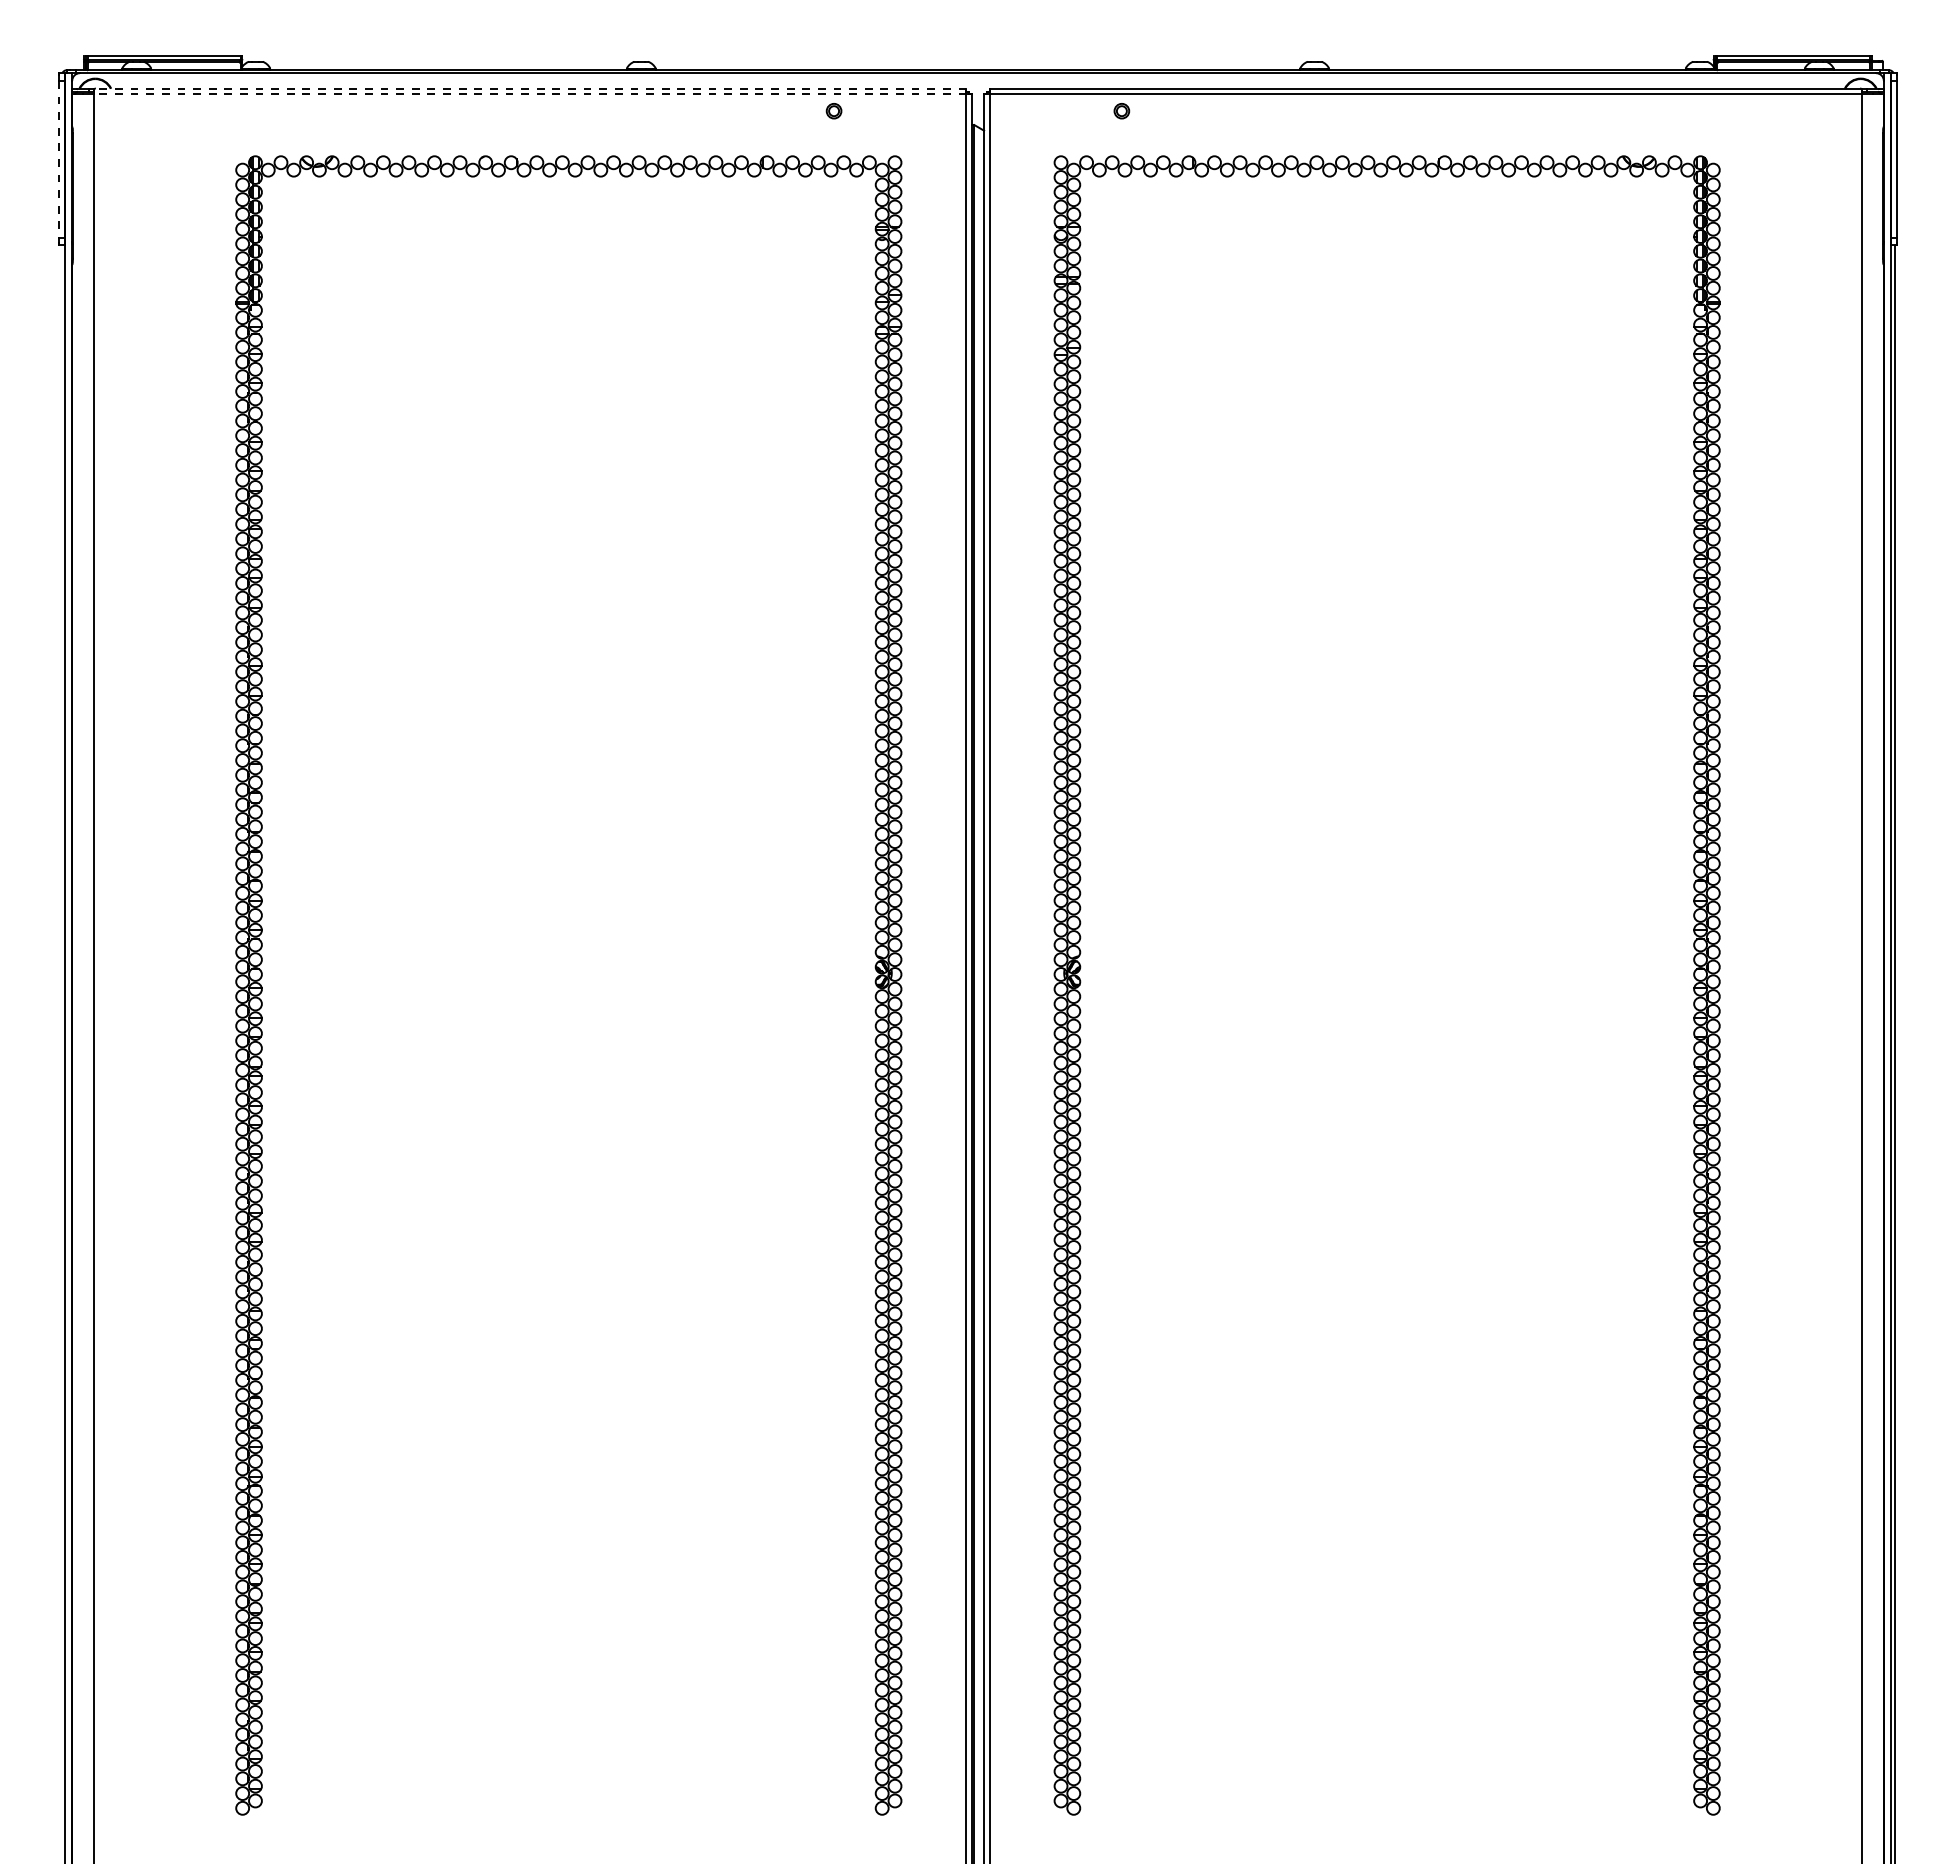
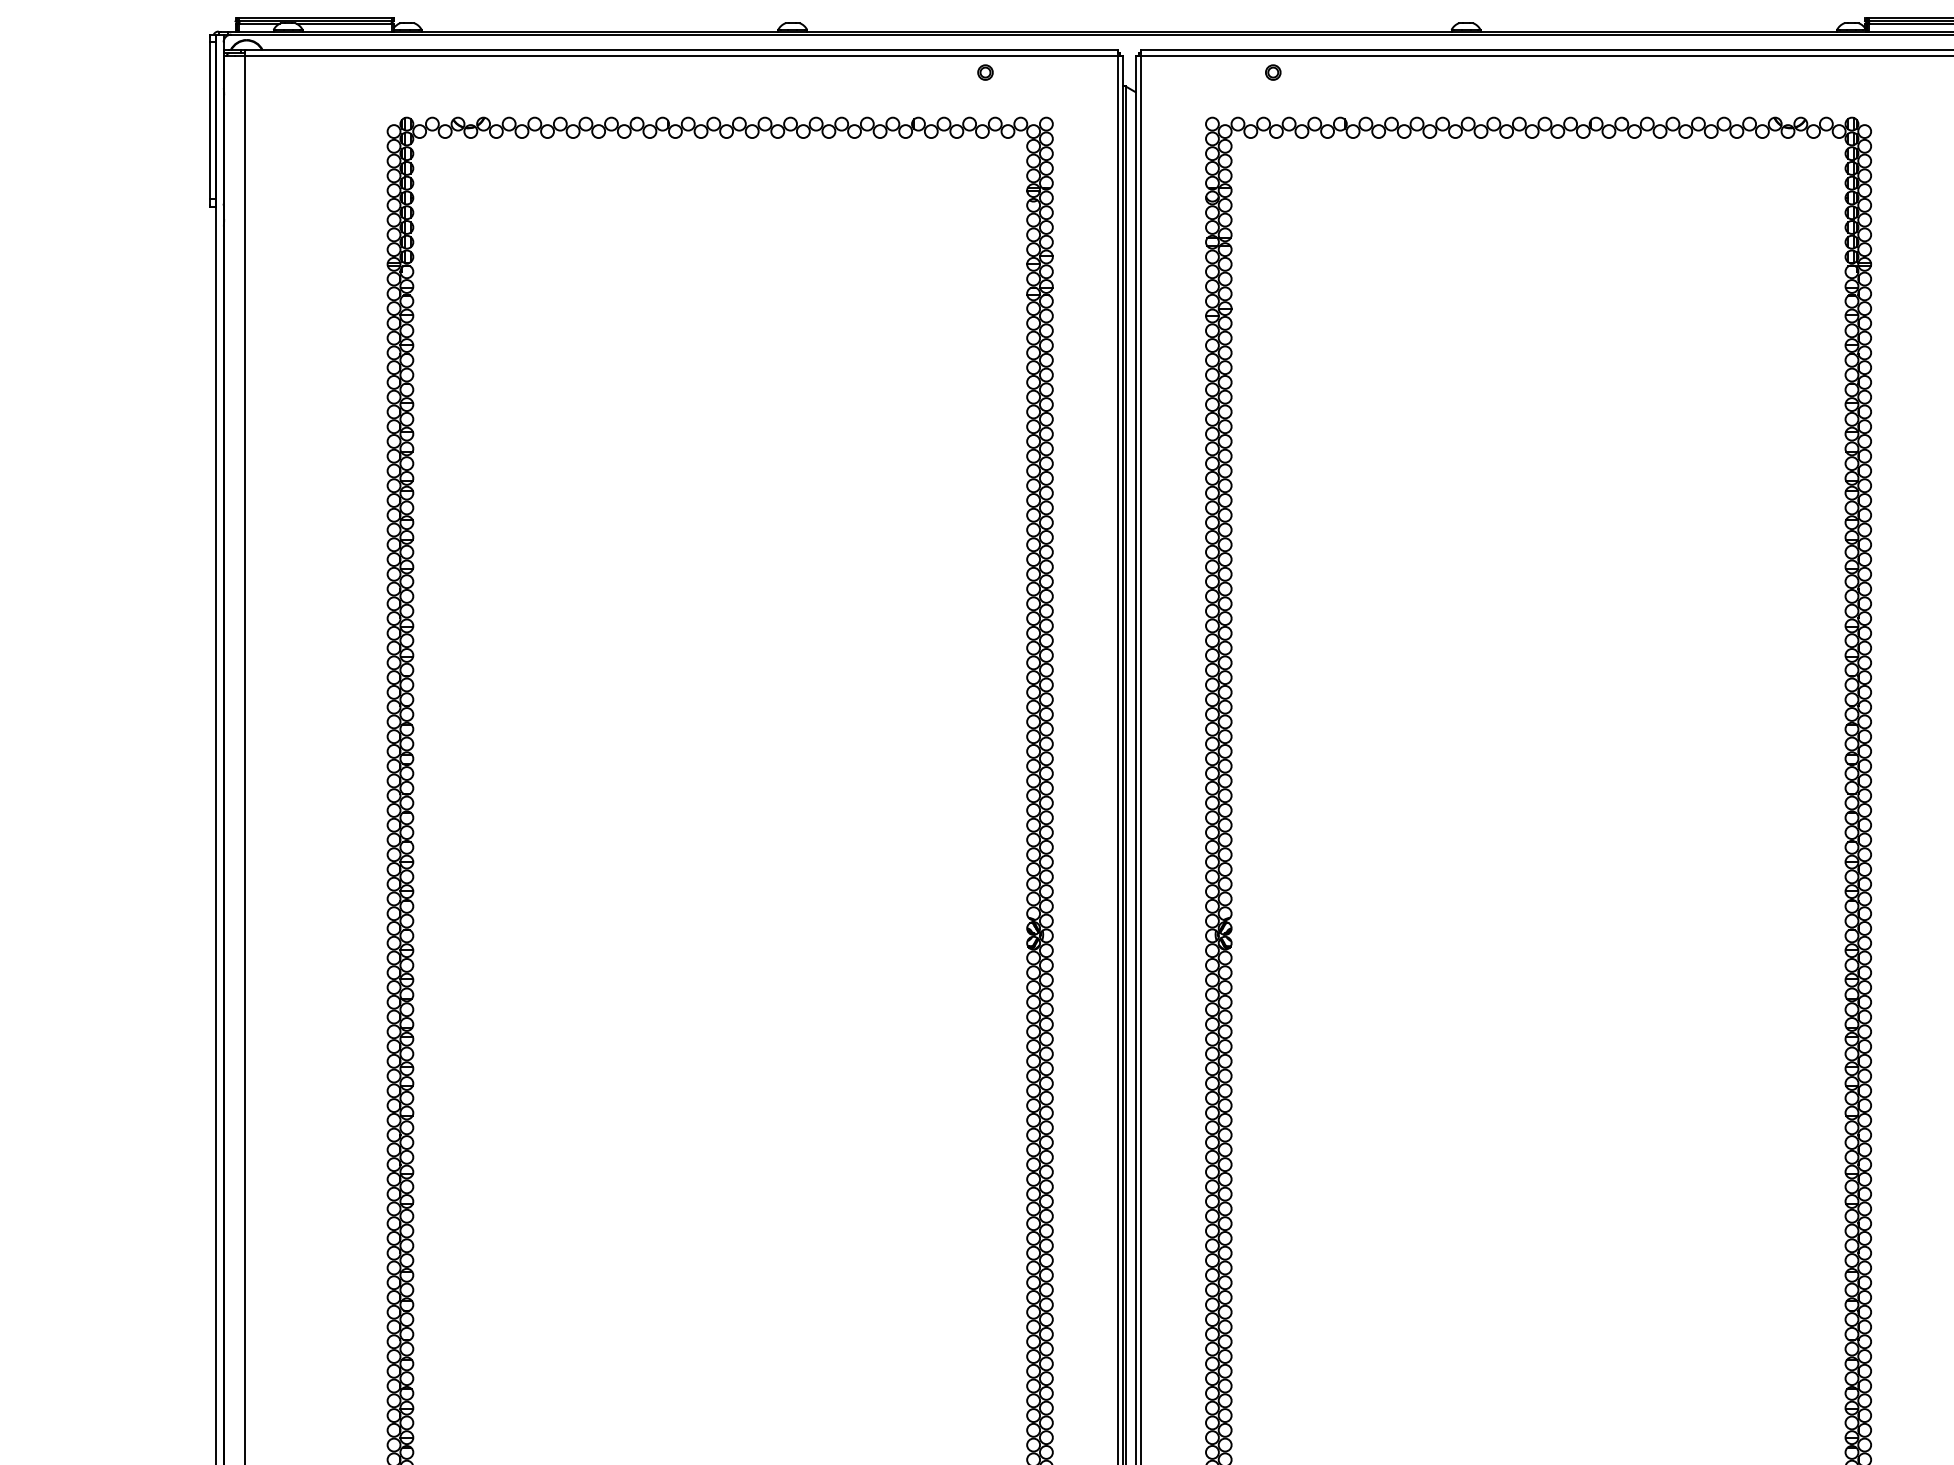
line: (529, 88) -> (680, 49), dashed -> solid
line: (529, 94) -> (680, 55), dashed -> solid
line: (58, 159) -> (209, 120), dashed -> solid

